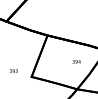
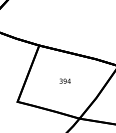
text: (76, 61) -> (65, 80), moved

